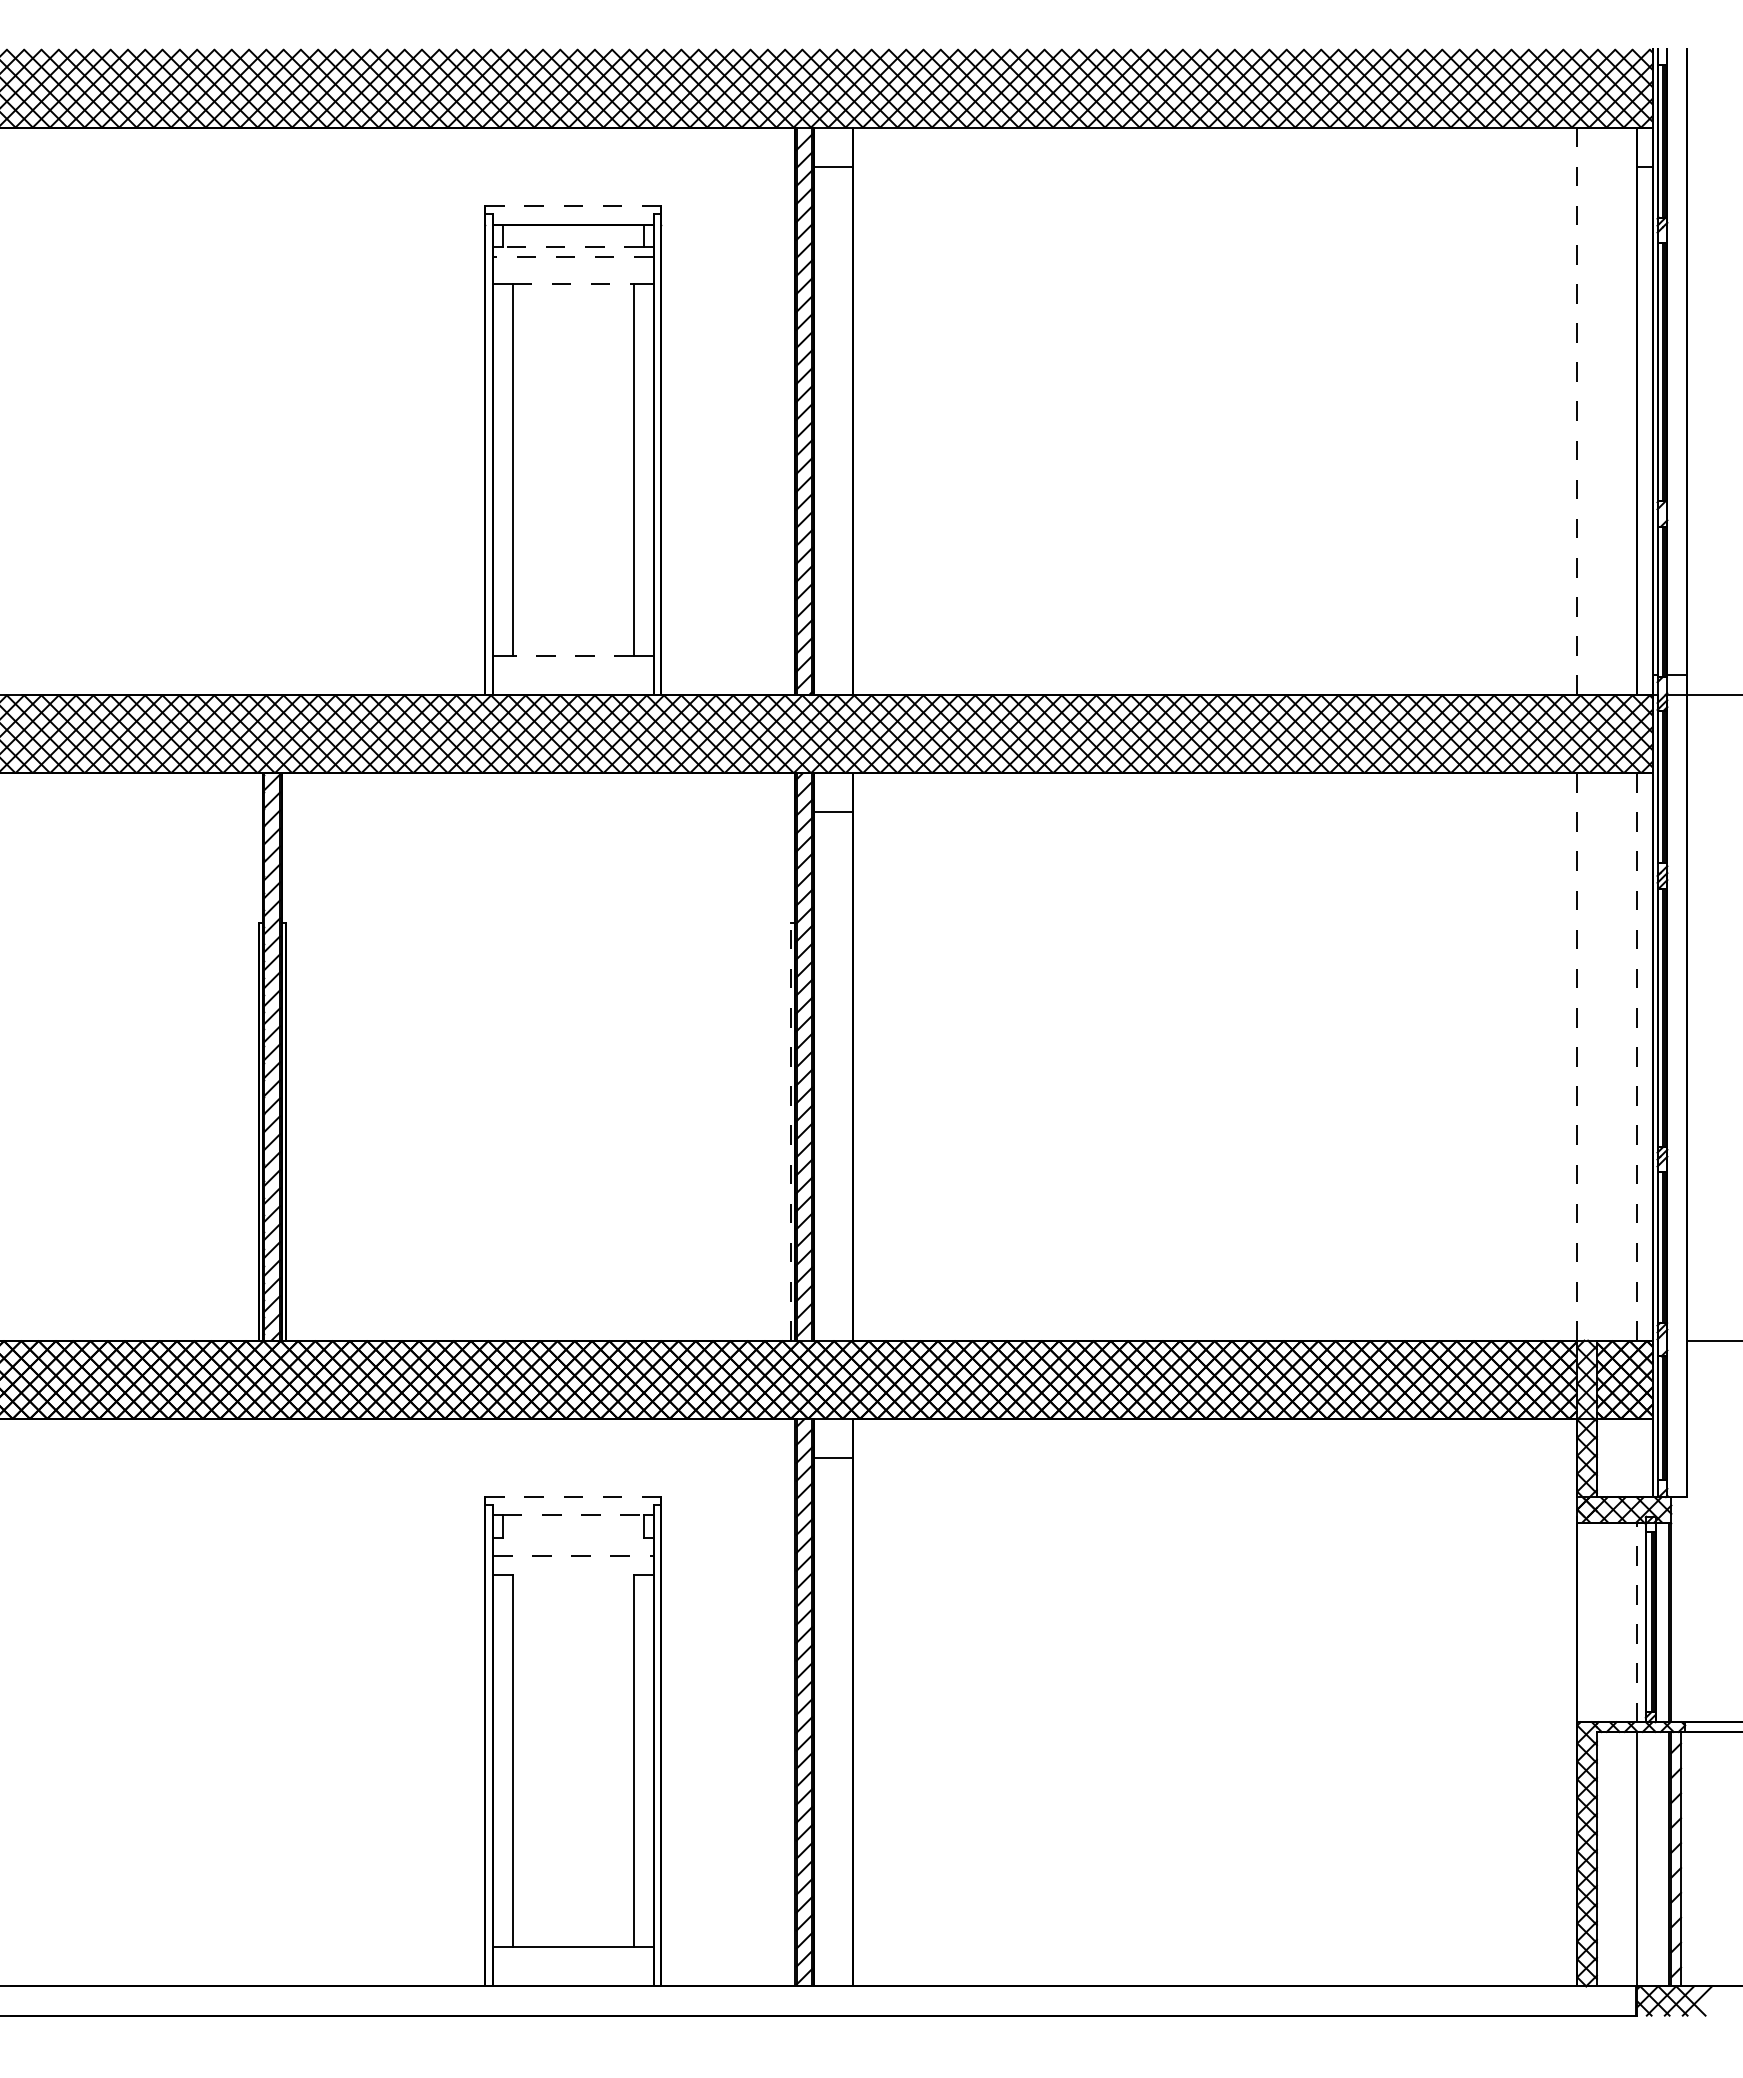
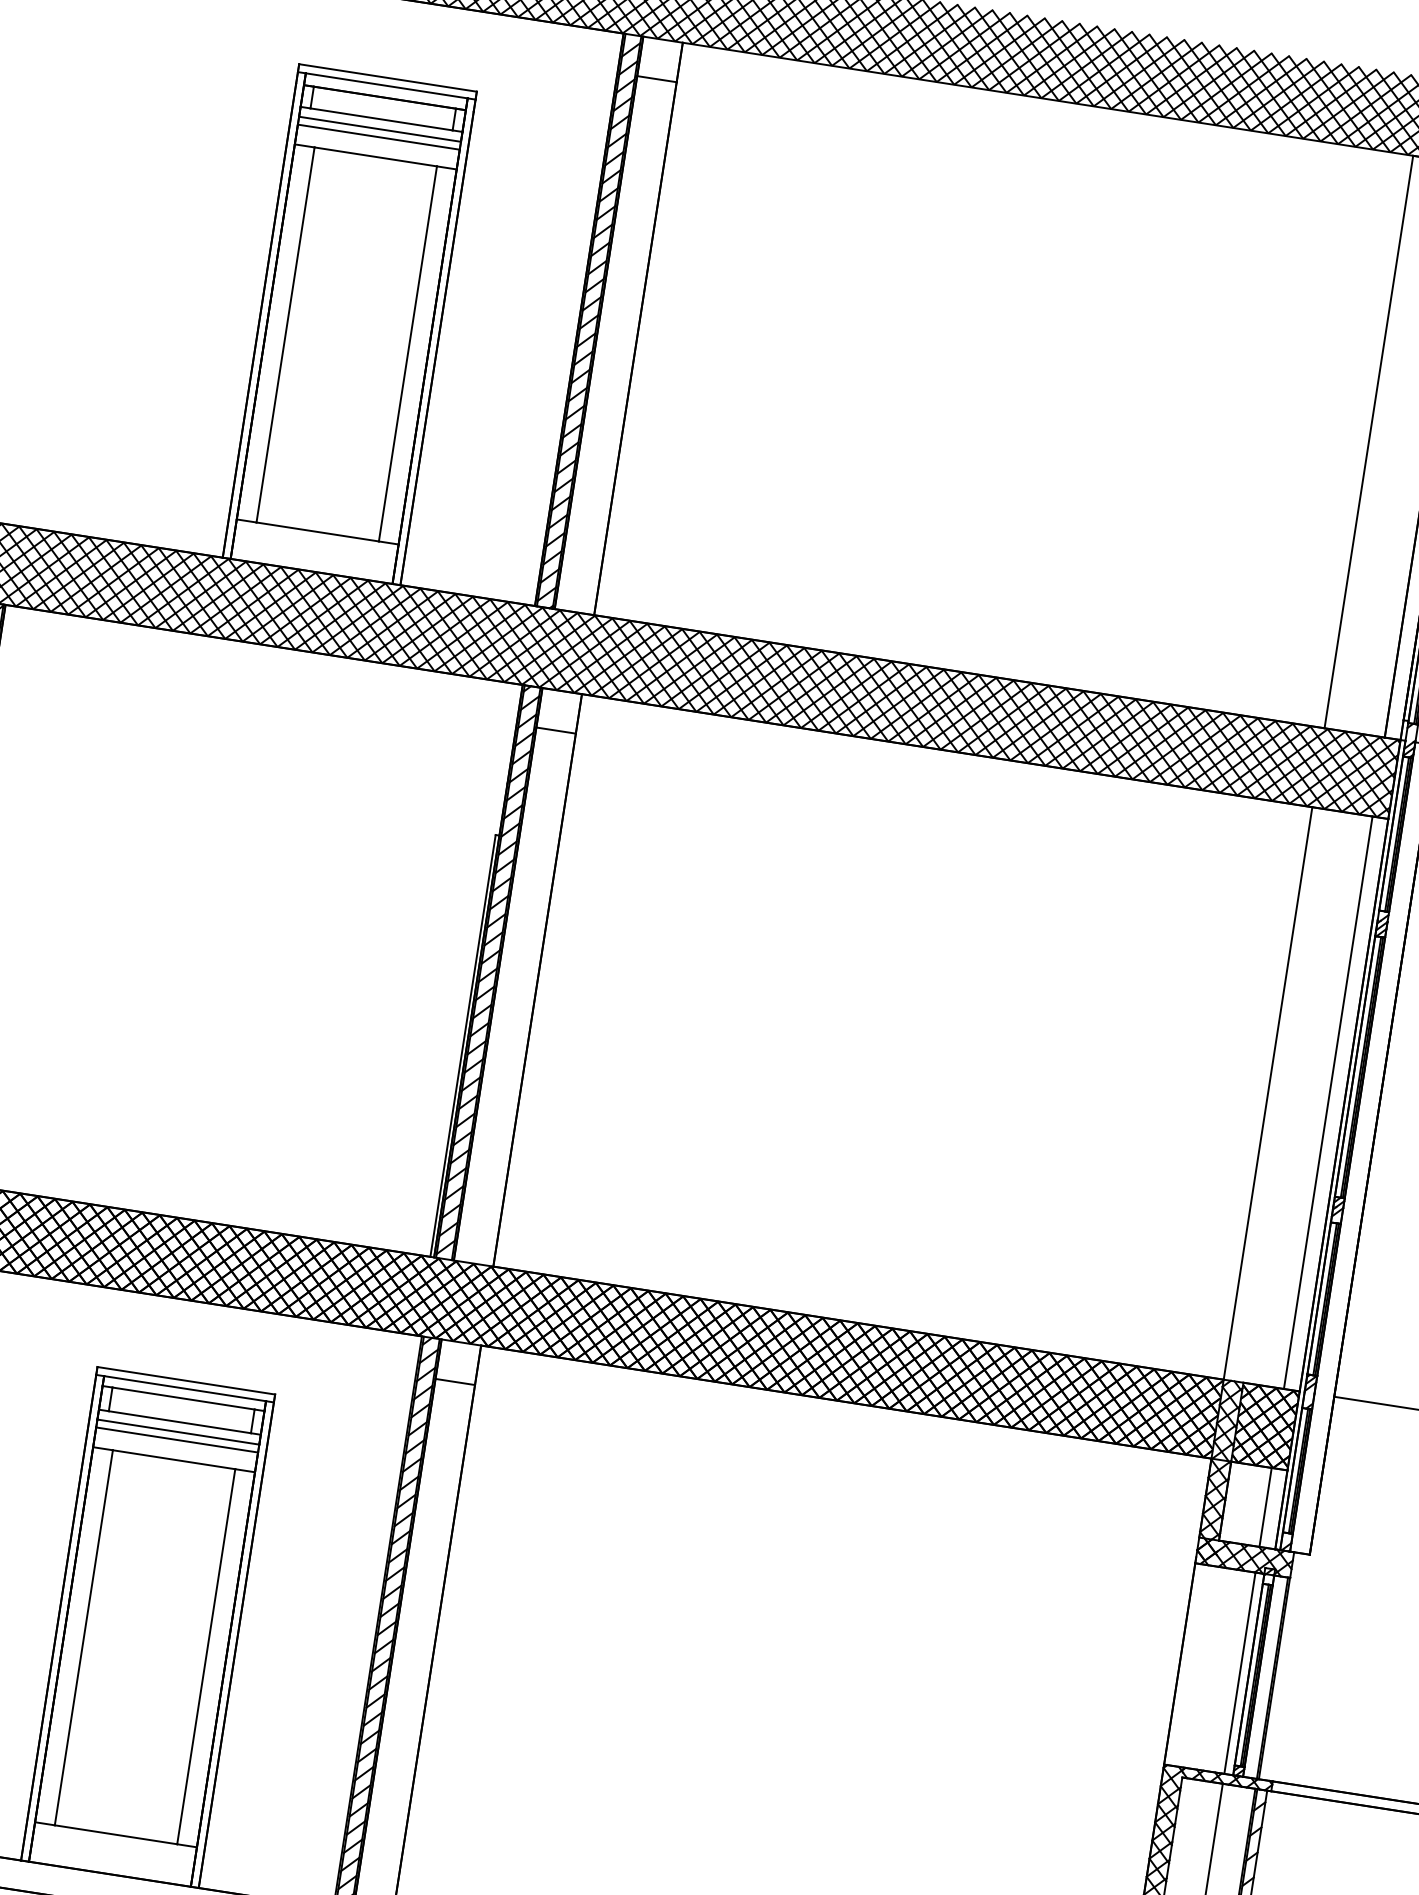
line: (572, 205) -> (387, 77), dashed -> solid
line: (573, 213) -> (387, 85), added
line: (572, 246) -> (380, 118), dashed -> solid
line: (572, 256) -> (379, 128), dashed -> solid
line: (573, 264) -> (379, 137), added
line: (573, 284) -> (375, 157), dashed -> solid
line: (1577, 411) -> (1369, 442), dashed -> solid
line: (573, 655) -> (317, 531), dashed -> solid
line: (1577, 1056) -> (1268, 1093), dashed -> solid
line: (1637, 1056) -> (1328, 1102), dashed -> solid
line: (790, 1131) -> (462, 1045), dashed -> solid
line: (1637, 1457) -> (1266, 1506), added
line: (573, 1497) -> (186, 1381), dashed -> solid
line: (573, 1504) -> (185, 1388), added
line: (573, 1514) -> (183, 1398), dashed -> solid
line: (572, 1538) -> (179, 1422), added
line: (573, 1548) -> (178, 1432), added
line: (573, 1555) -> (177, 1439), dashed -> solid
line: (572, 1575) -> (173, 1459), added
line: (1637, 1622) -> (1240, 1673), dashed -> solid

